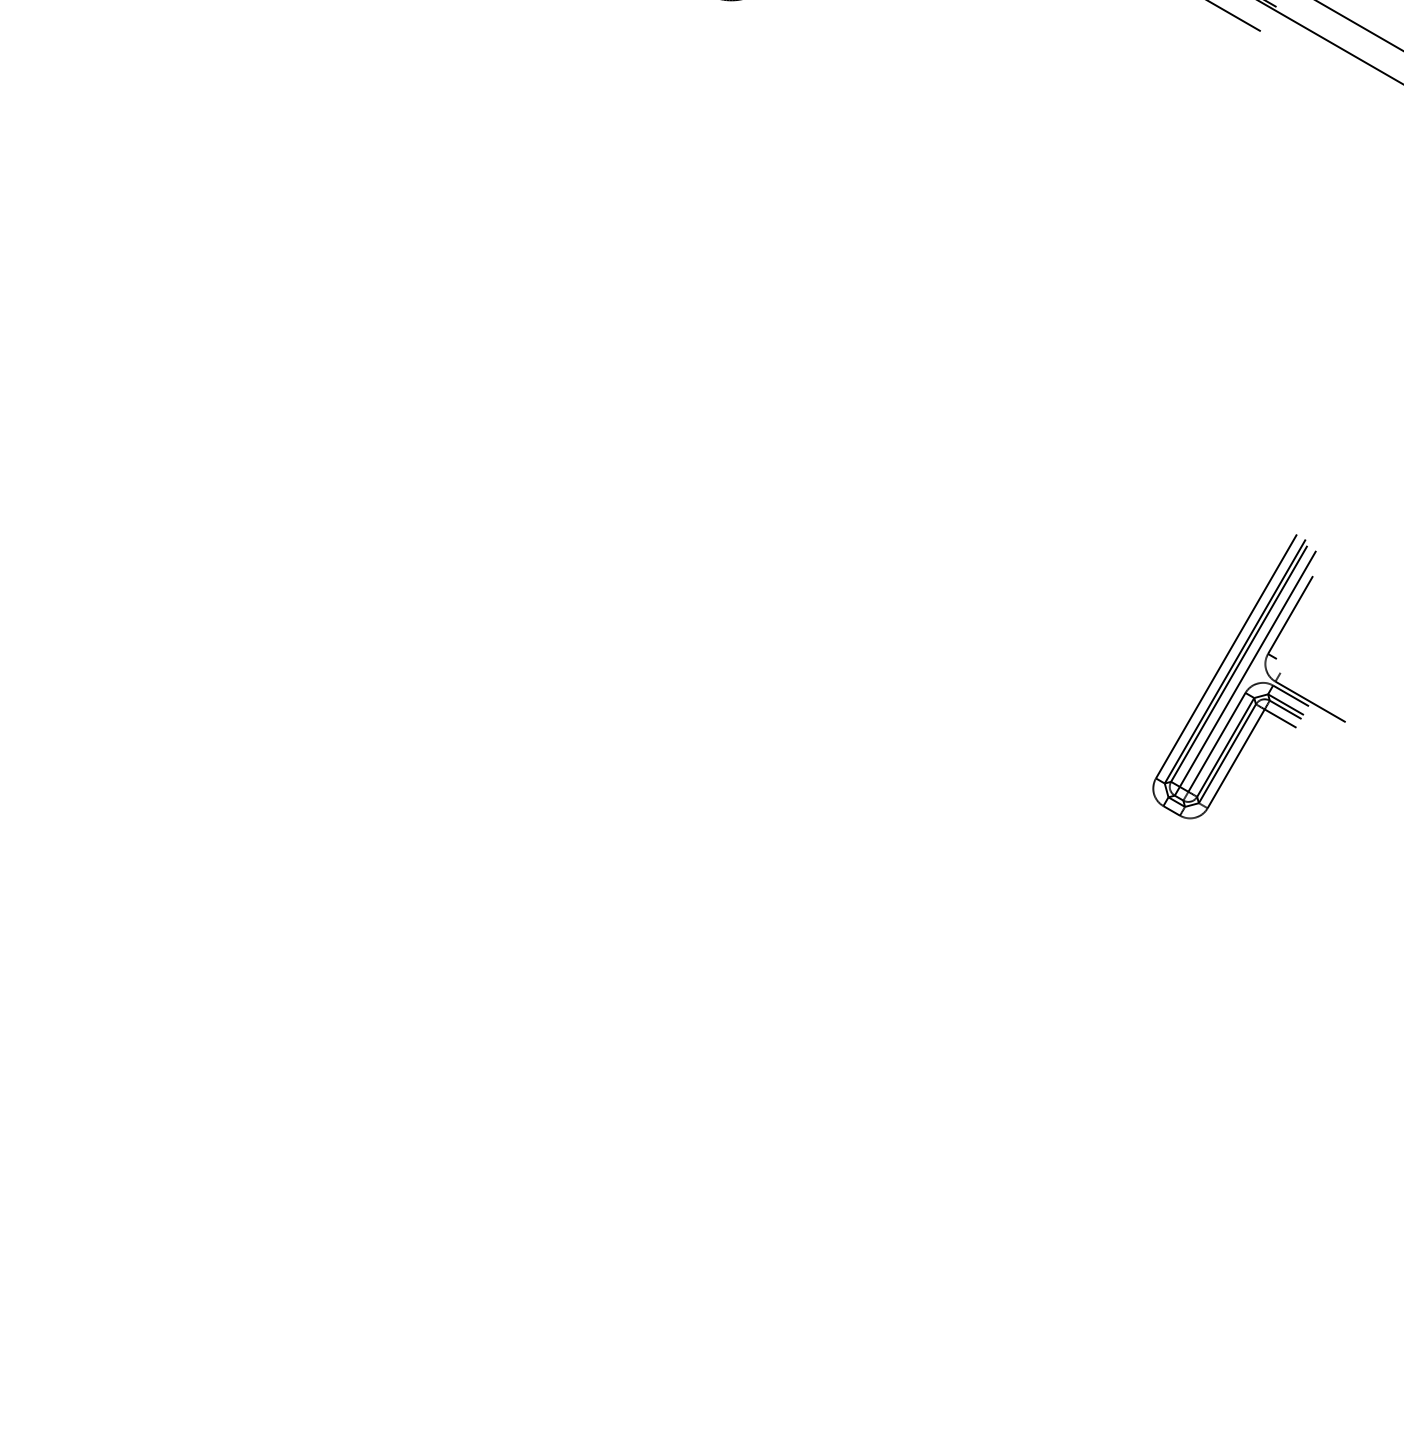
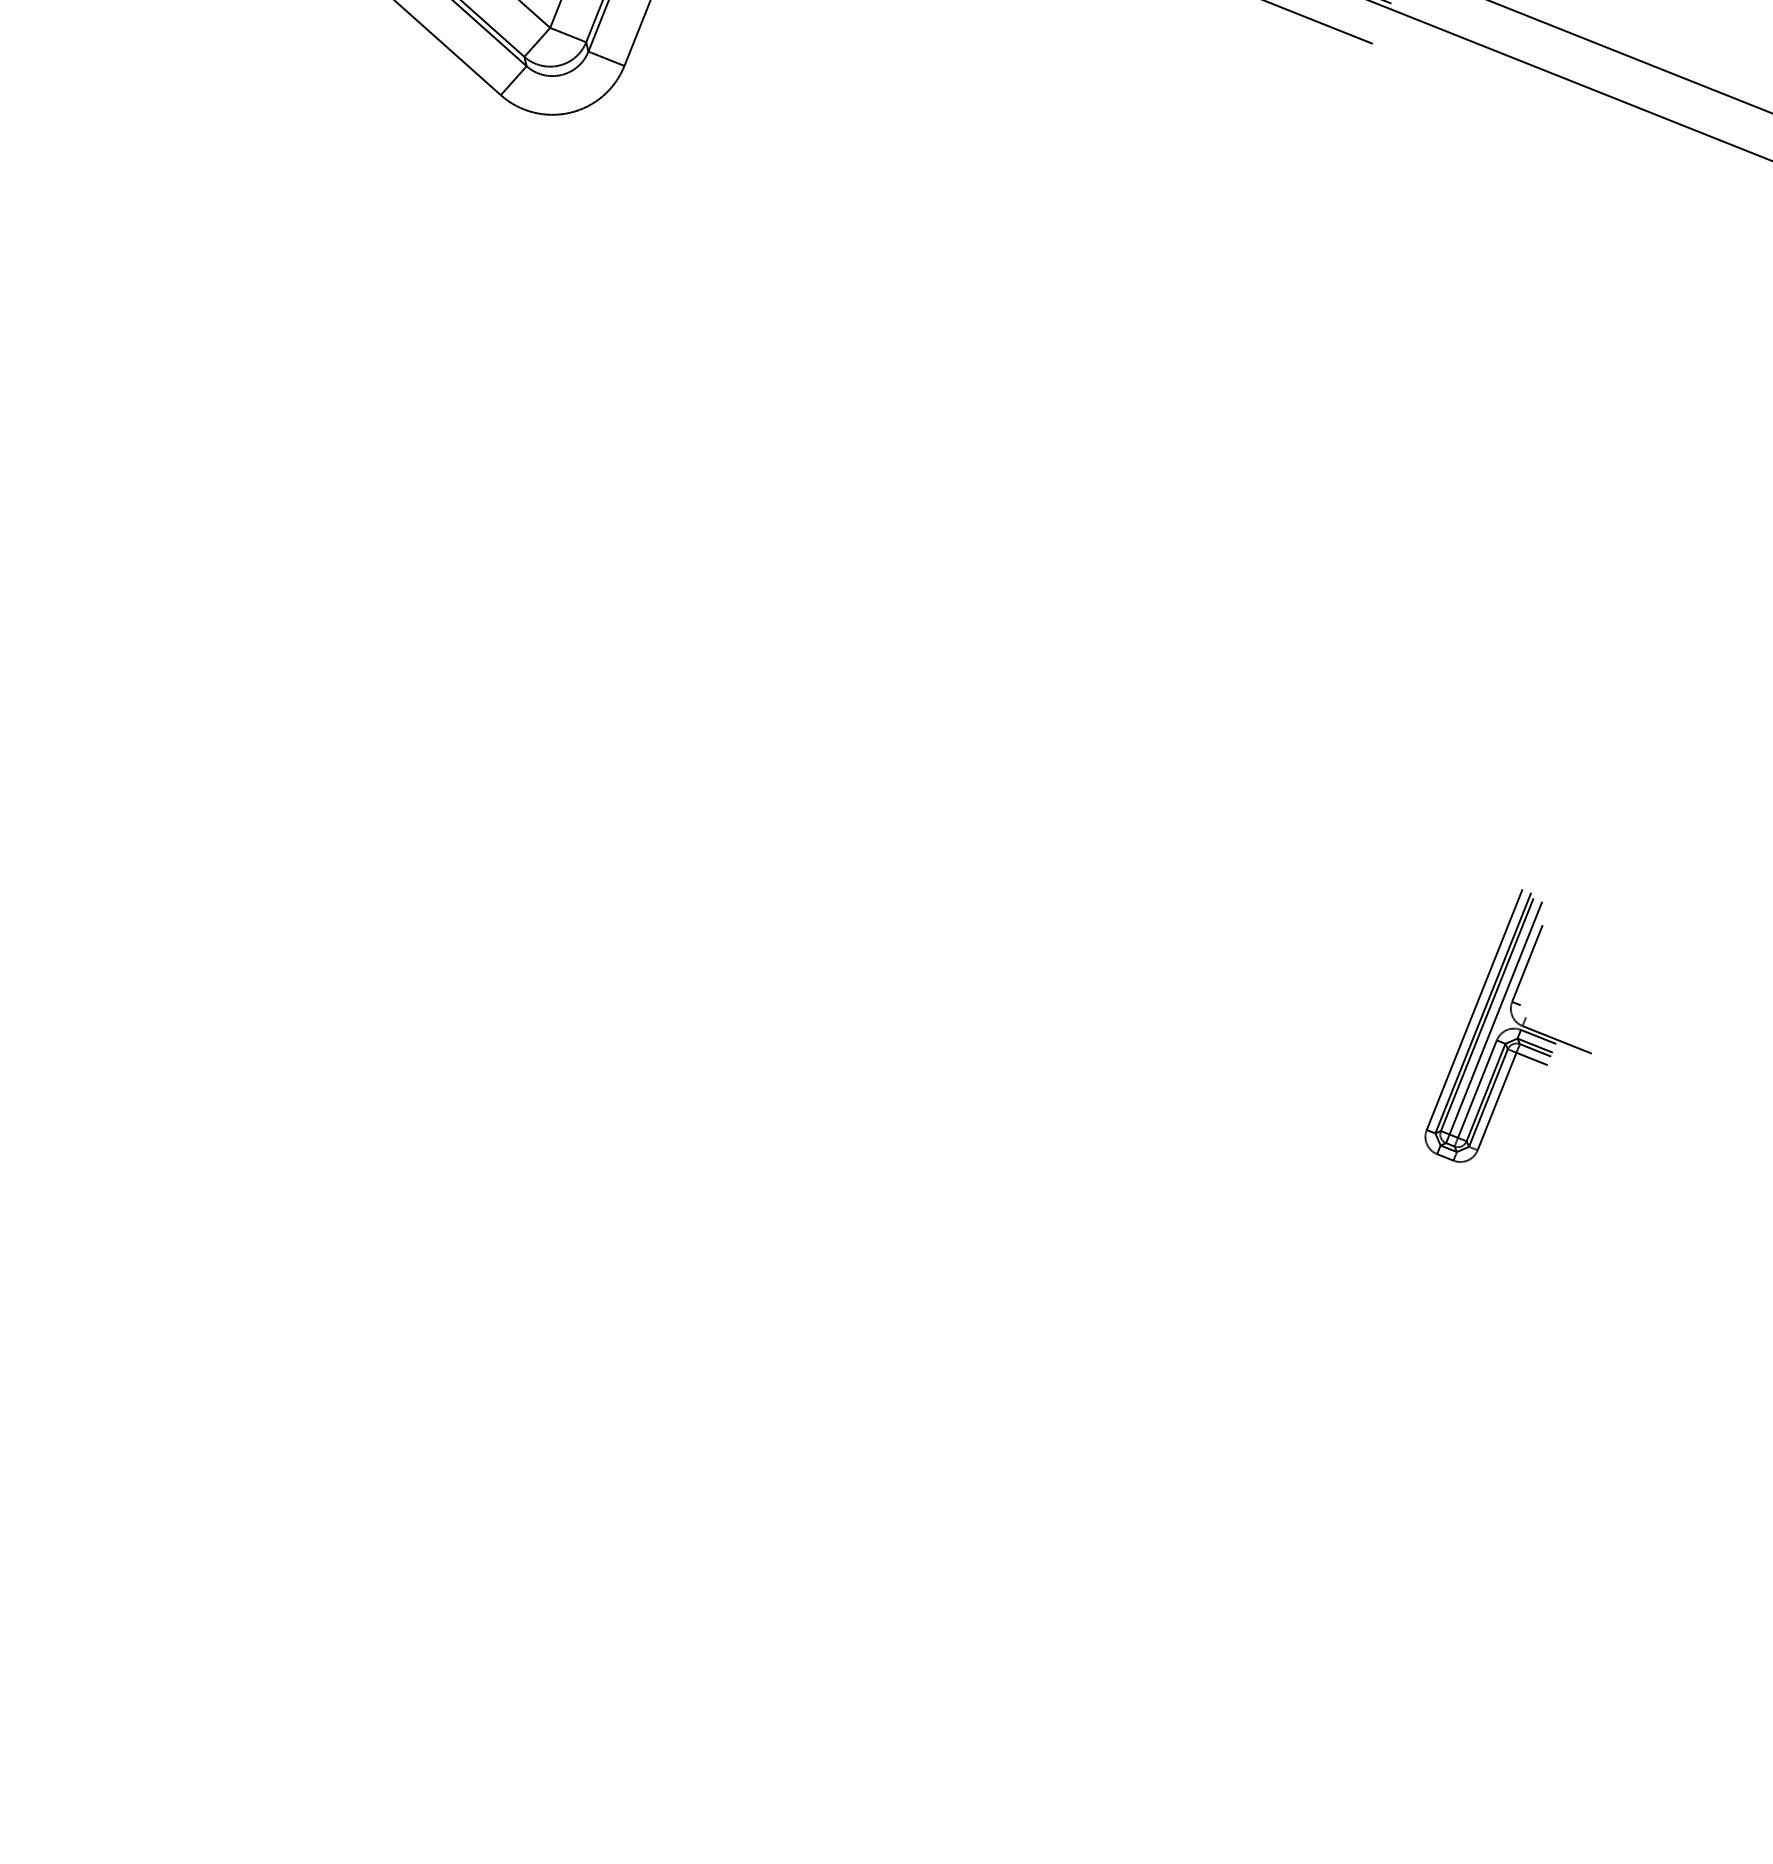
part: (1248, 676) -> (1497, 1024), size x0.6

